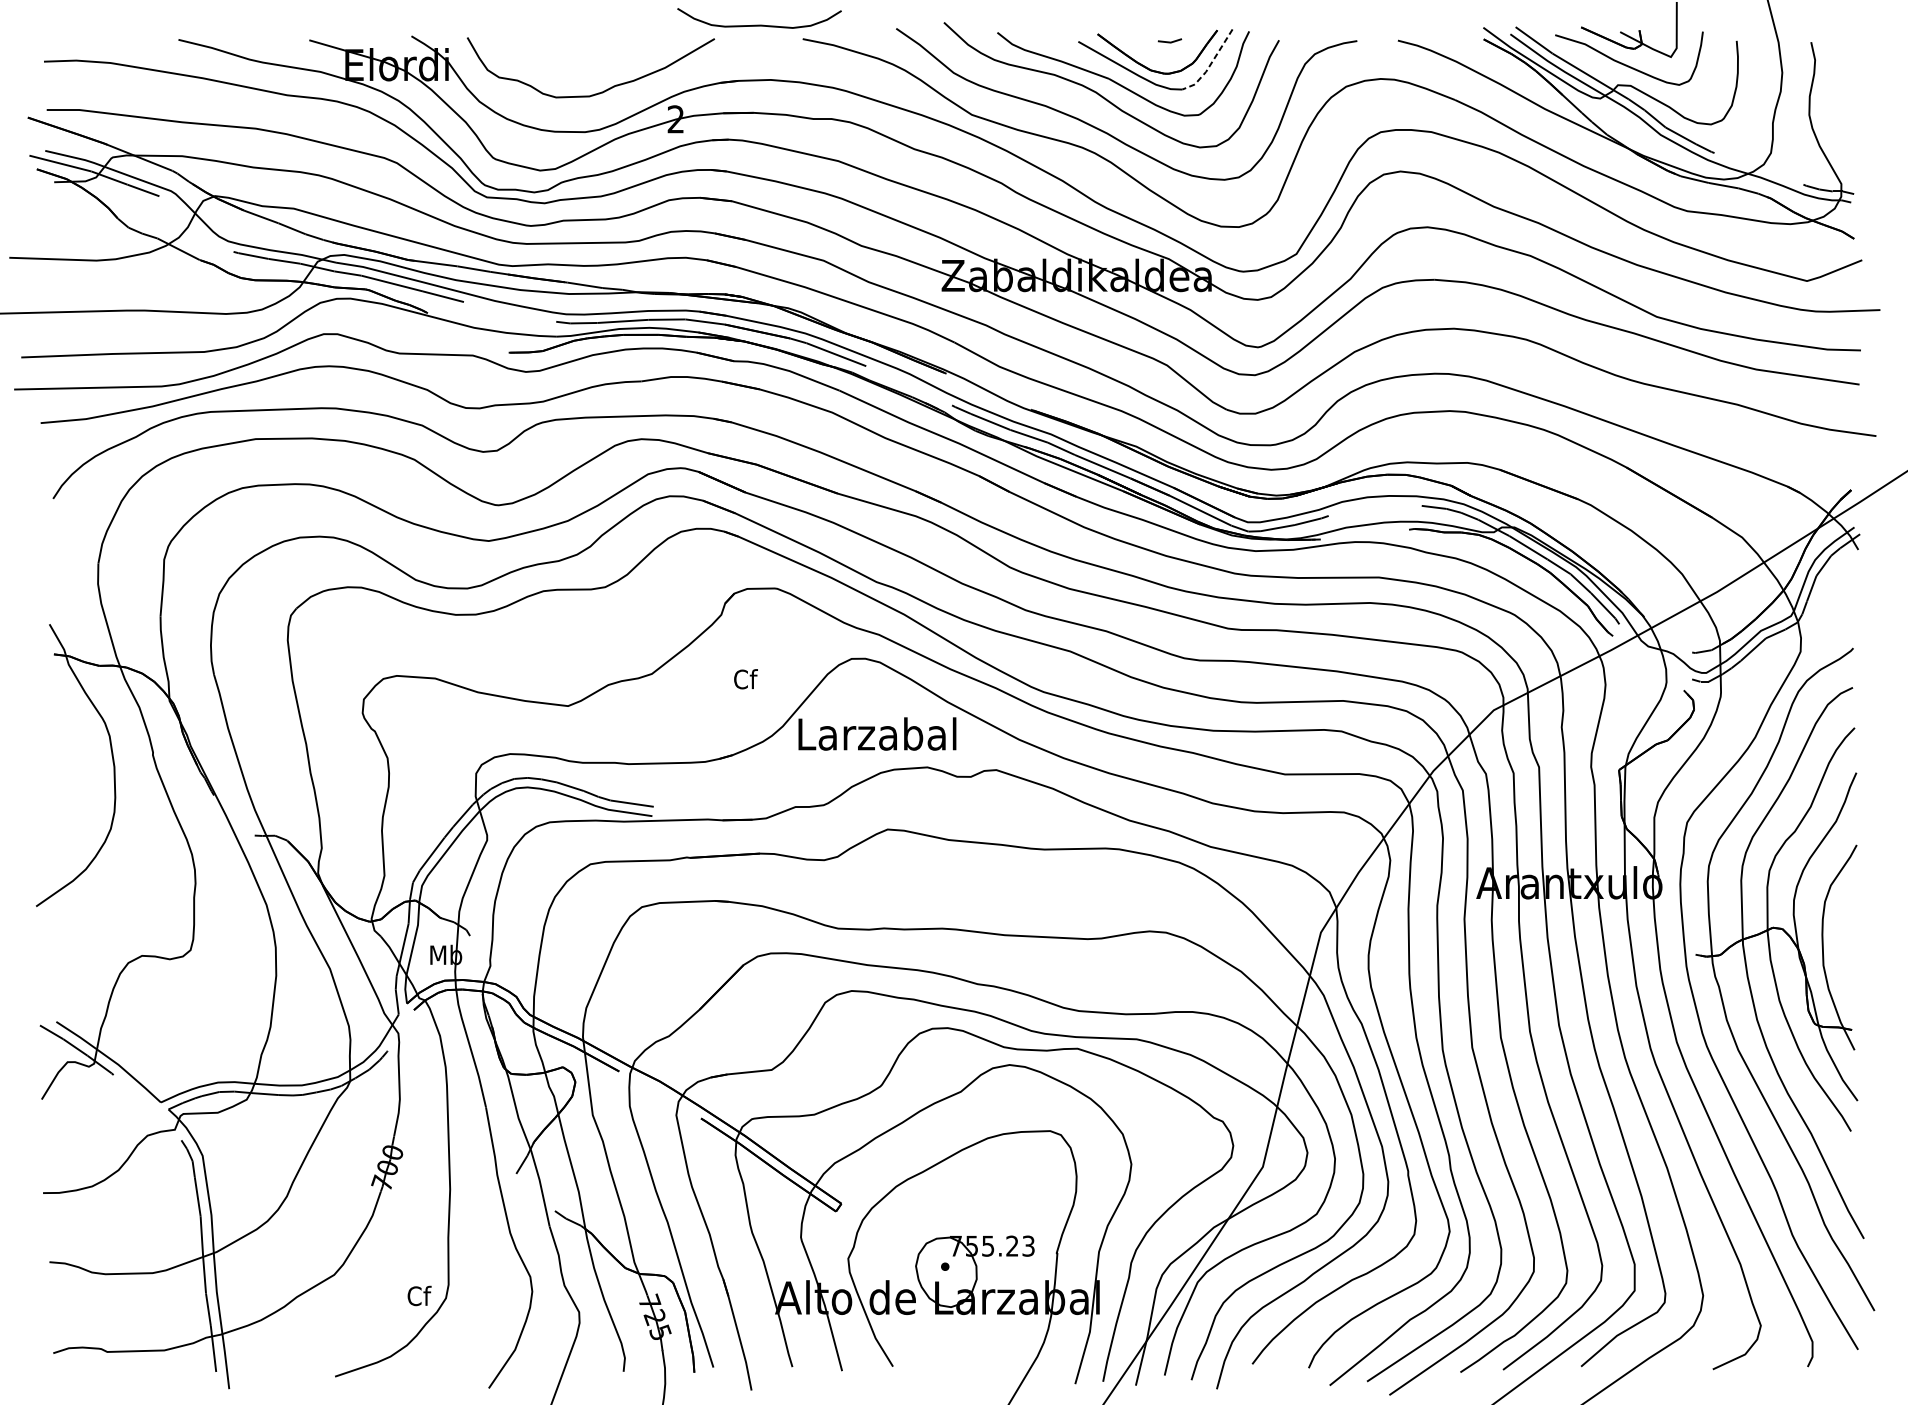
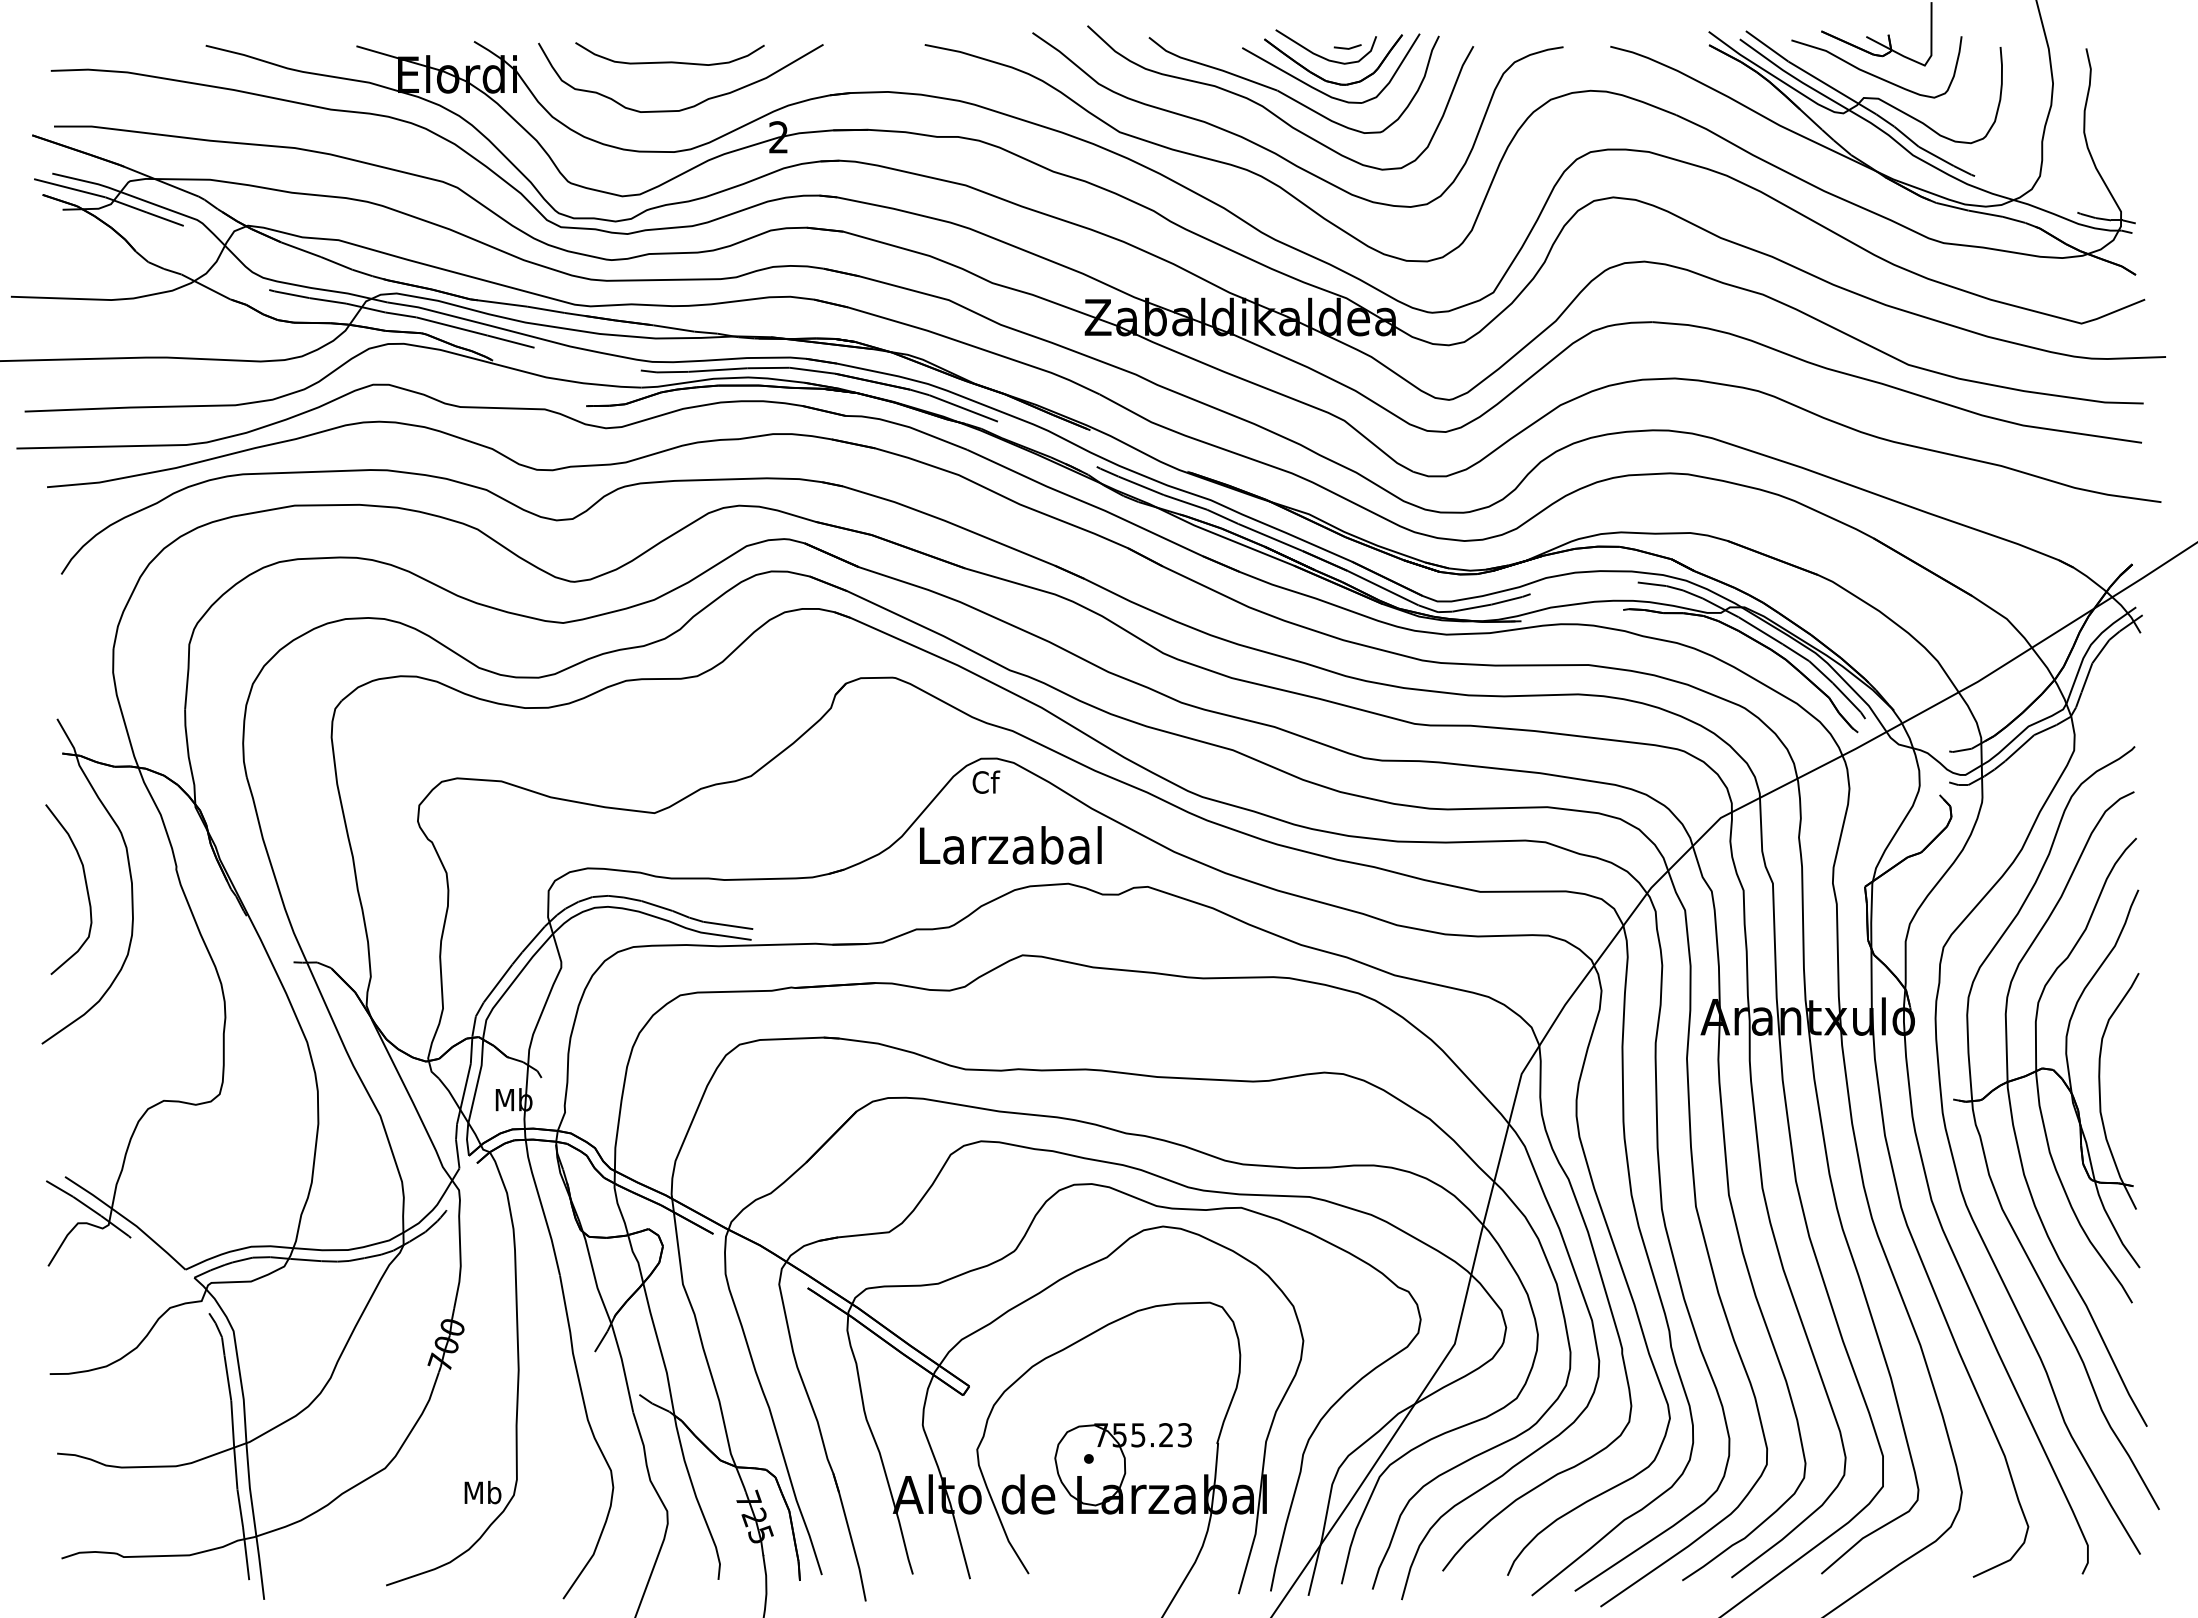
curve: (759, 24) -> (669, 61), moved
curve: (1146, 48) -> (1320, 55), added
line: (1210, 64) -> (1394, 74), dashed -> solid
text: (746, 678) -> (986, 781), moved
curve: (74, 769) -> (85, 886), added
text: (418, 1295) -> (482, 1492), Cf -> Mb

